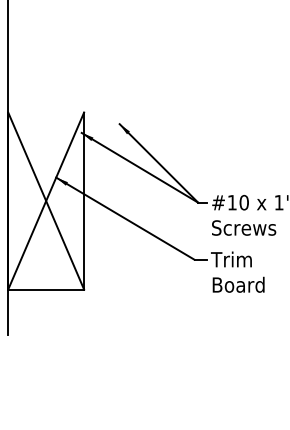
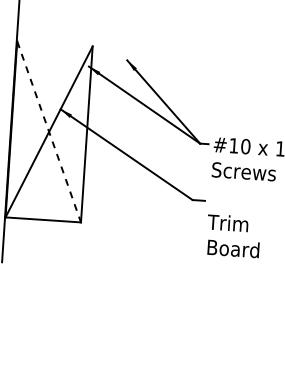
line: (46, 201) -> (49, 132), solid -> dashed
text: (237, 271) -> (233, 235), moved

